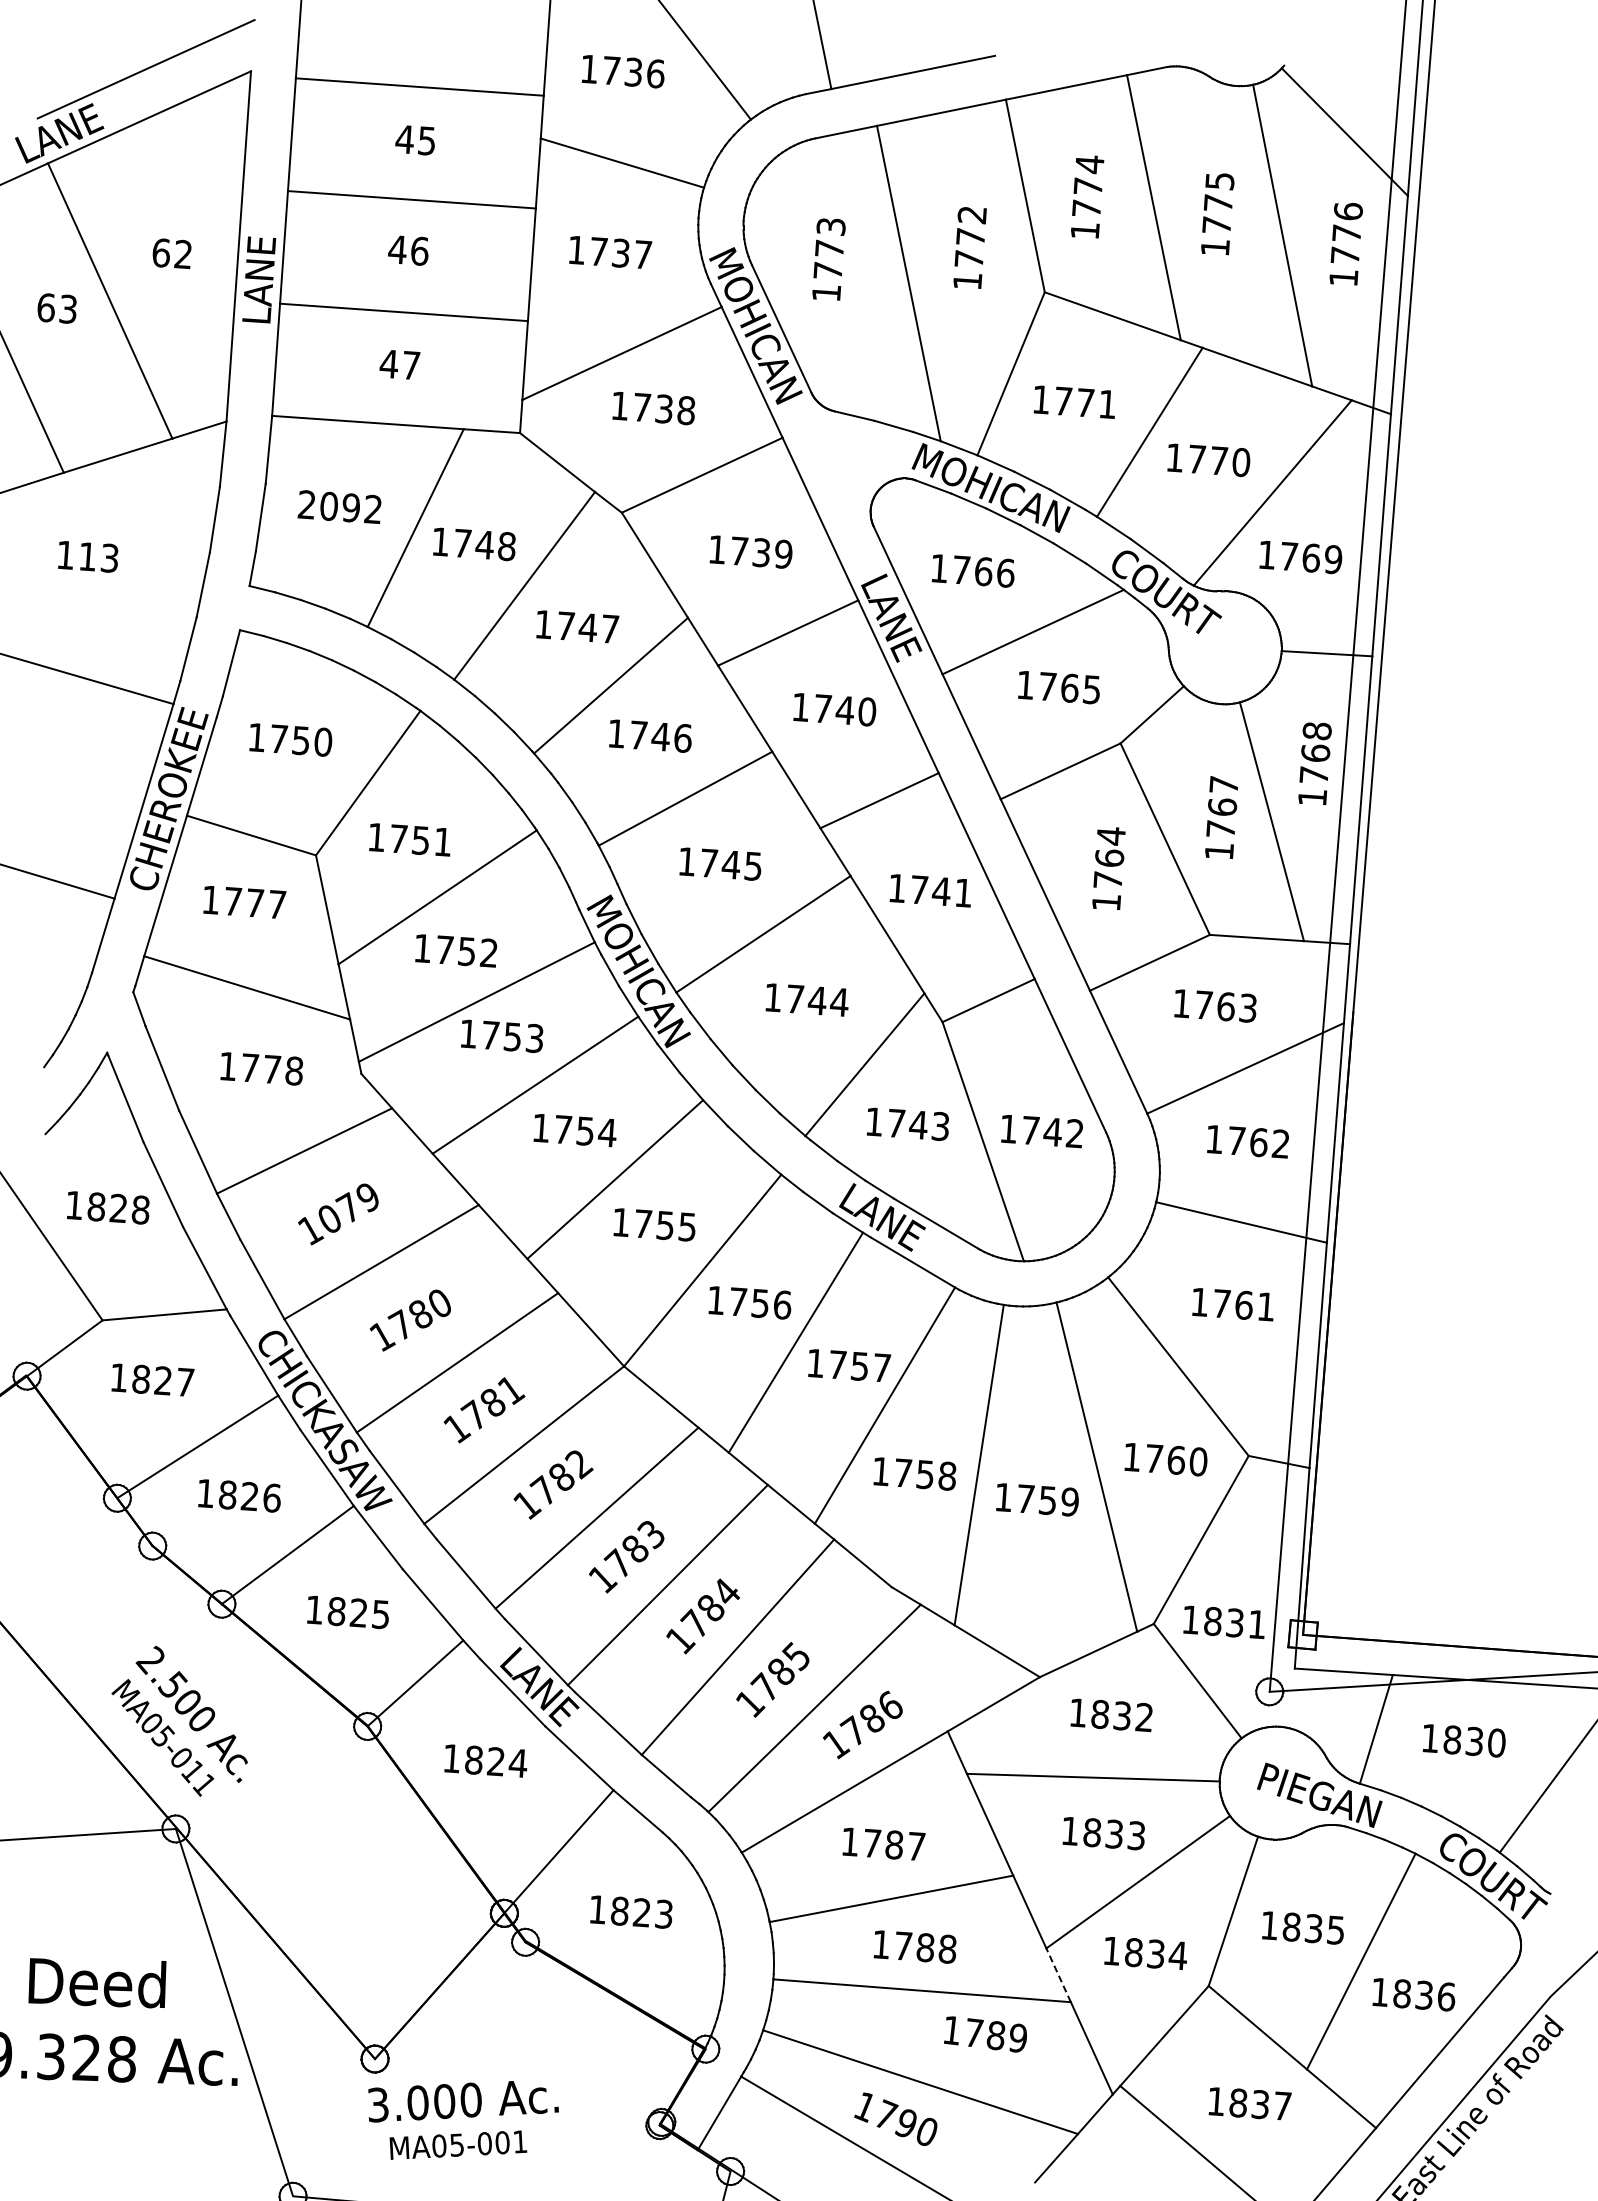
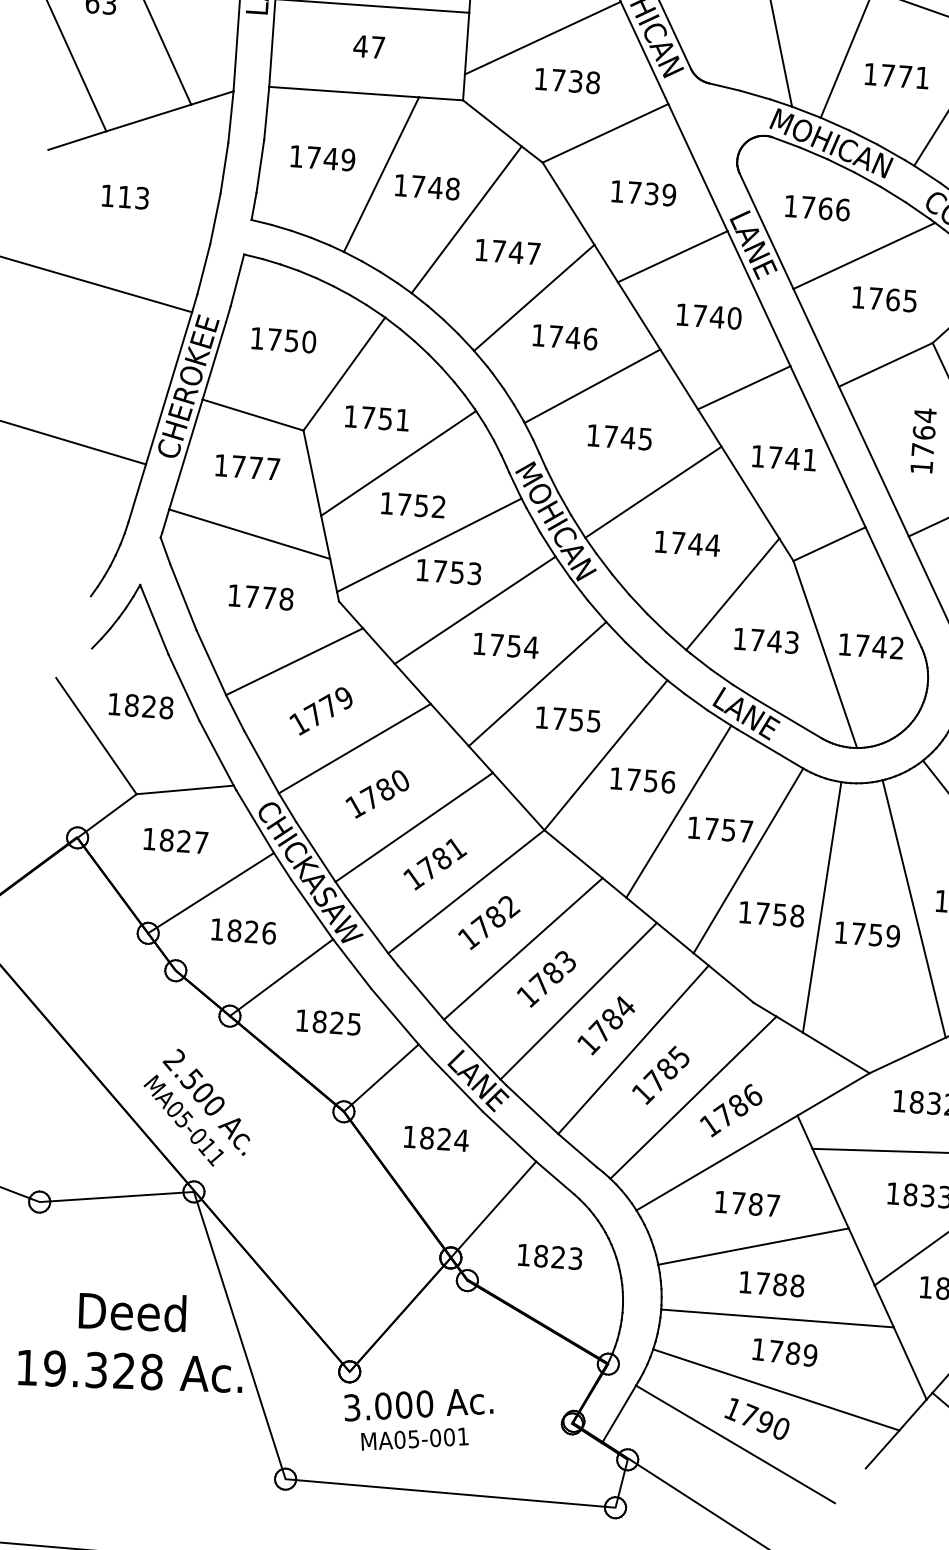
text: (339, 506) -> (321, 157), 2092 -> 1749
text: (327, 1218) -> (312, 714), 1079 -> 1779
line: (1058, 1975) -> (884, 1306), dashed -> solid
text: (985, 2034) -> (784, 1352), moved

